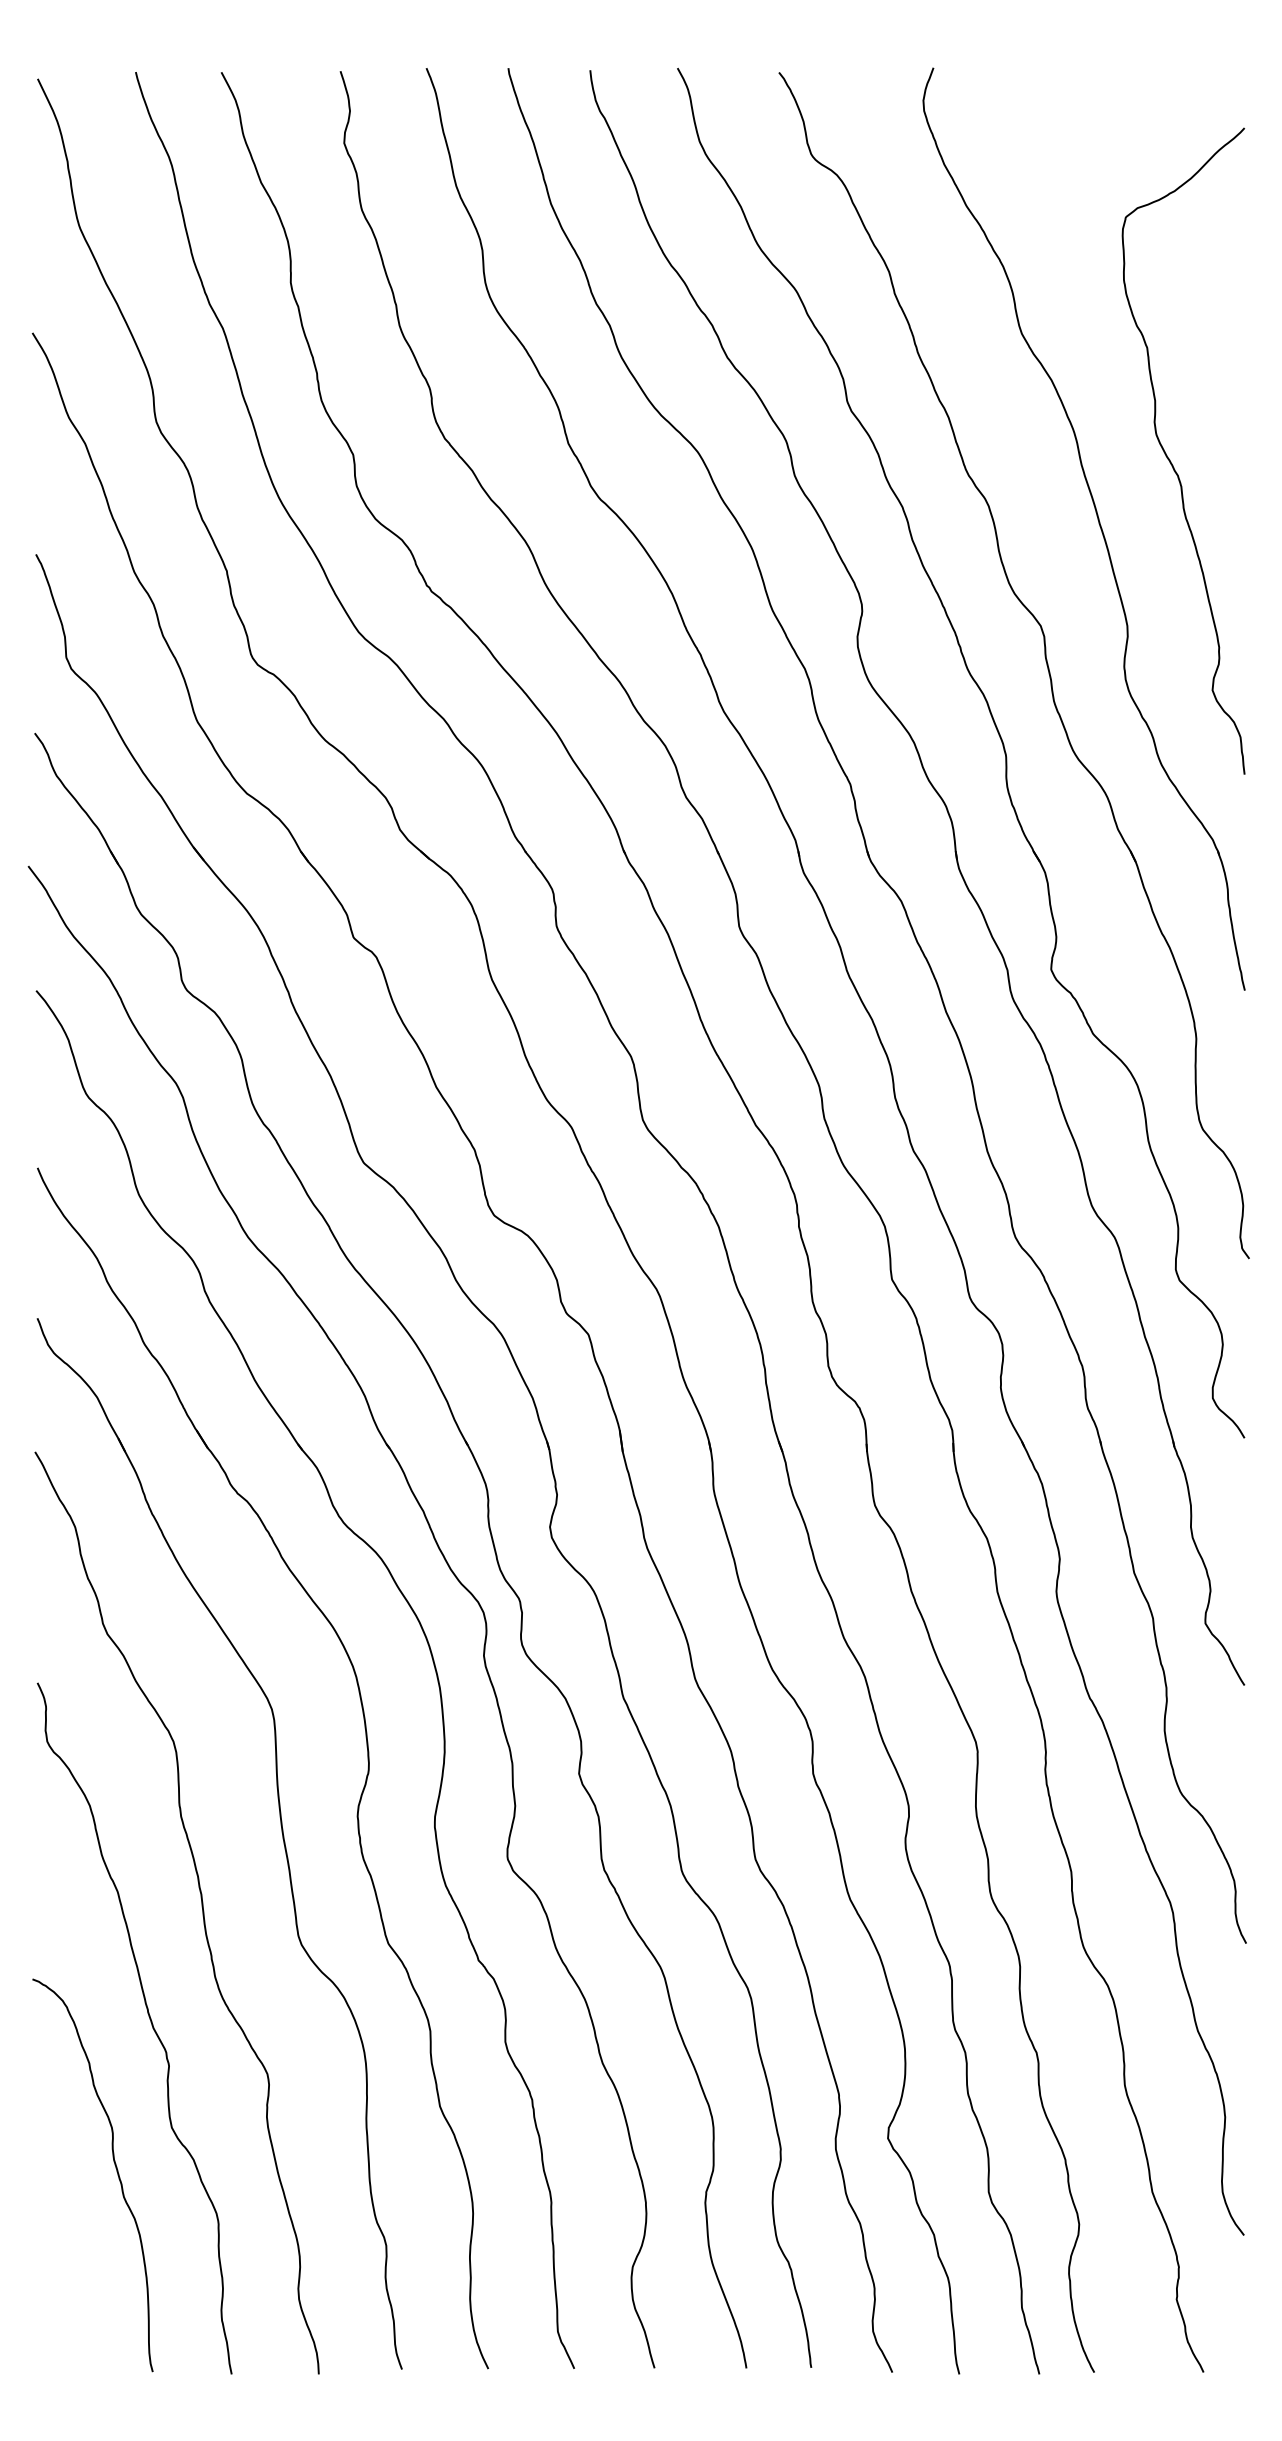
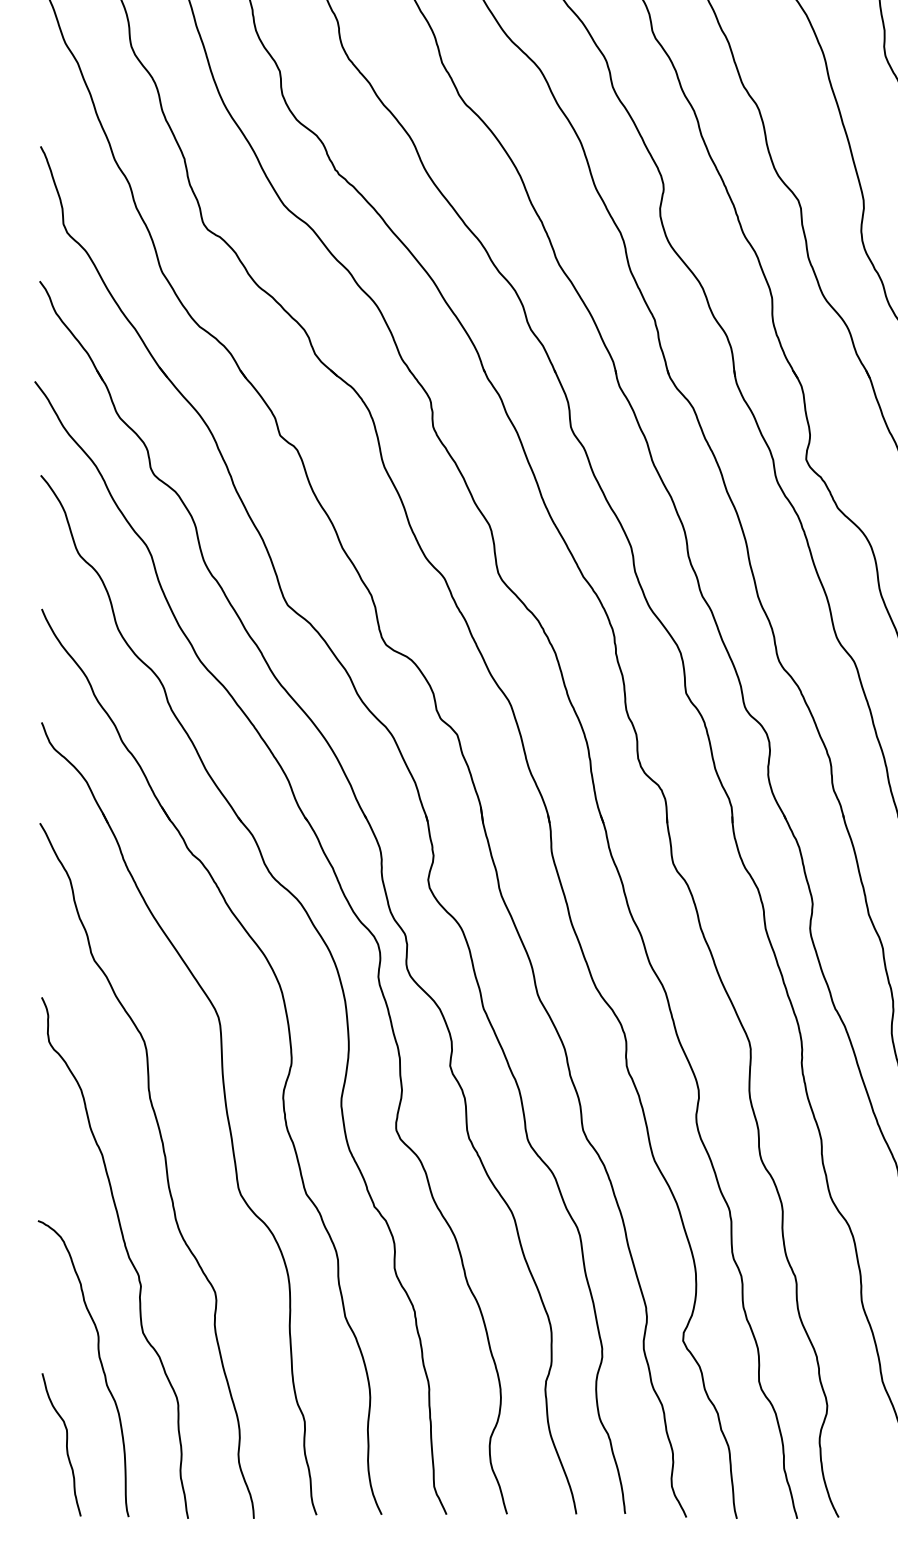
curve: (70, 2276) -> (66, 1445), added

